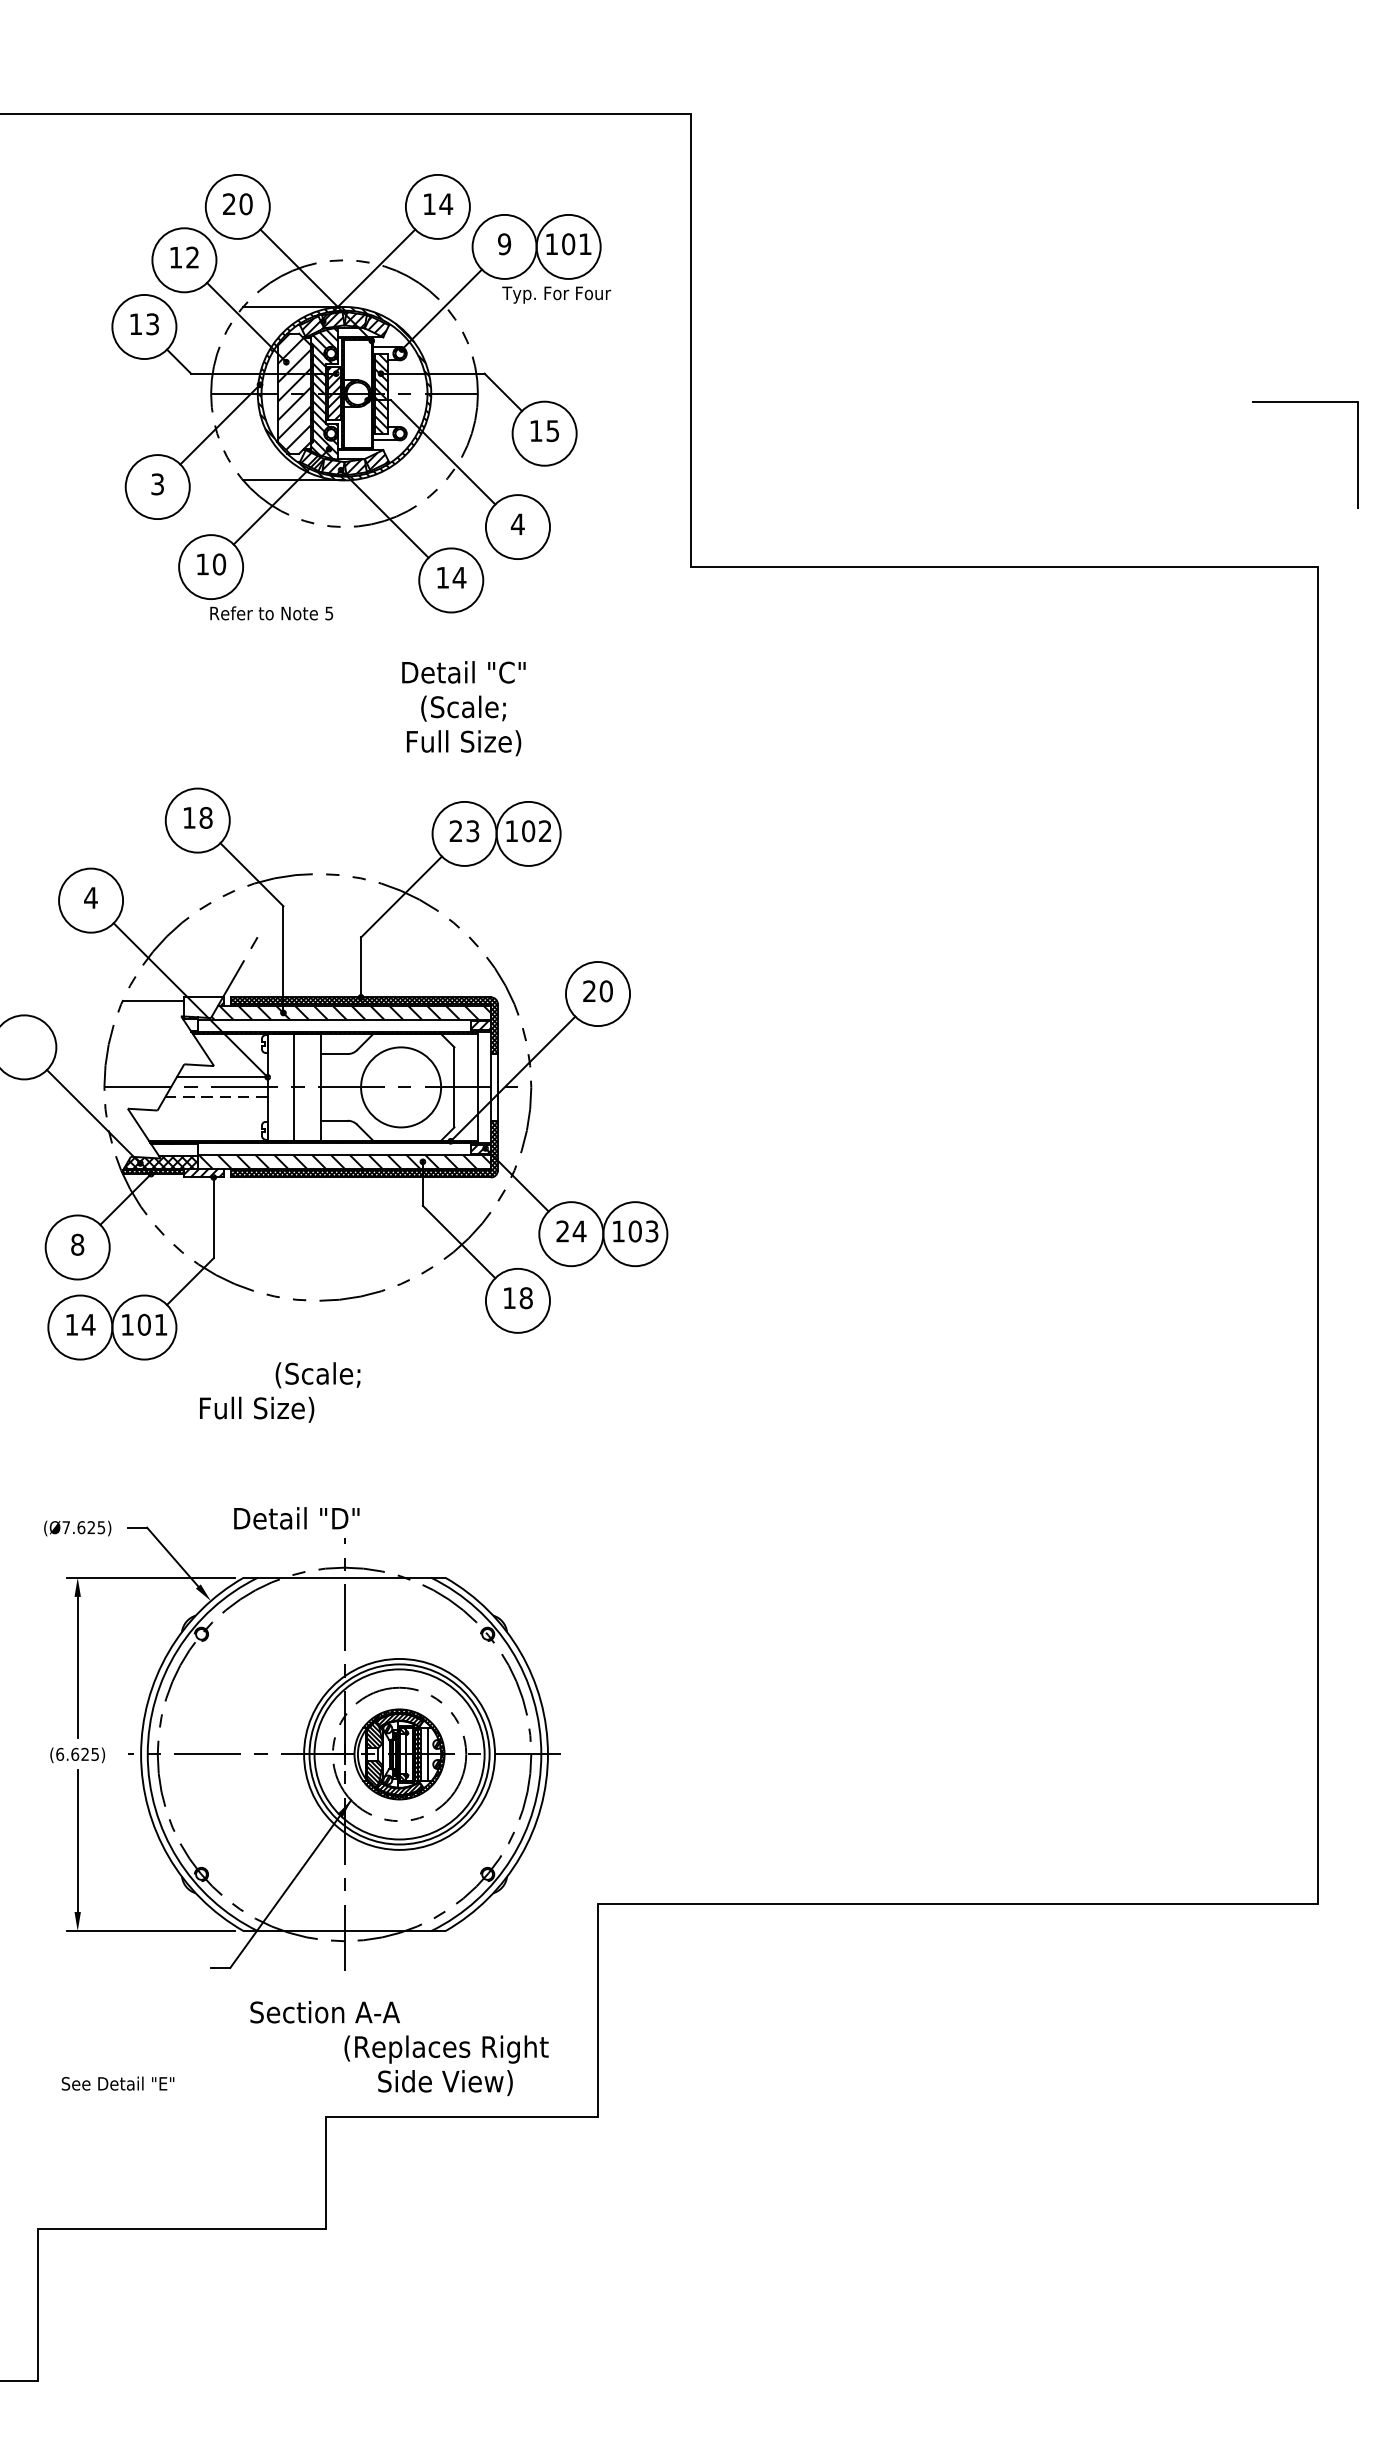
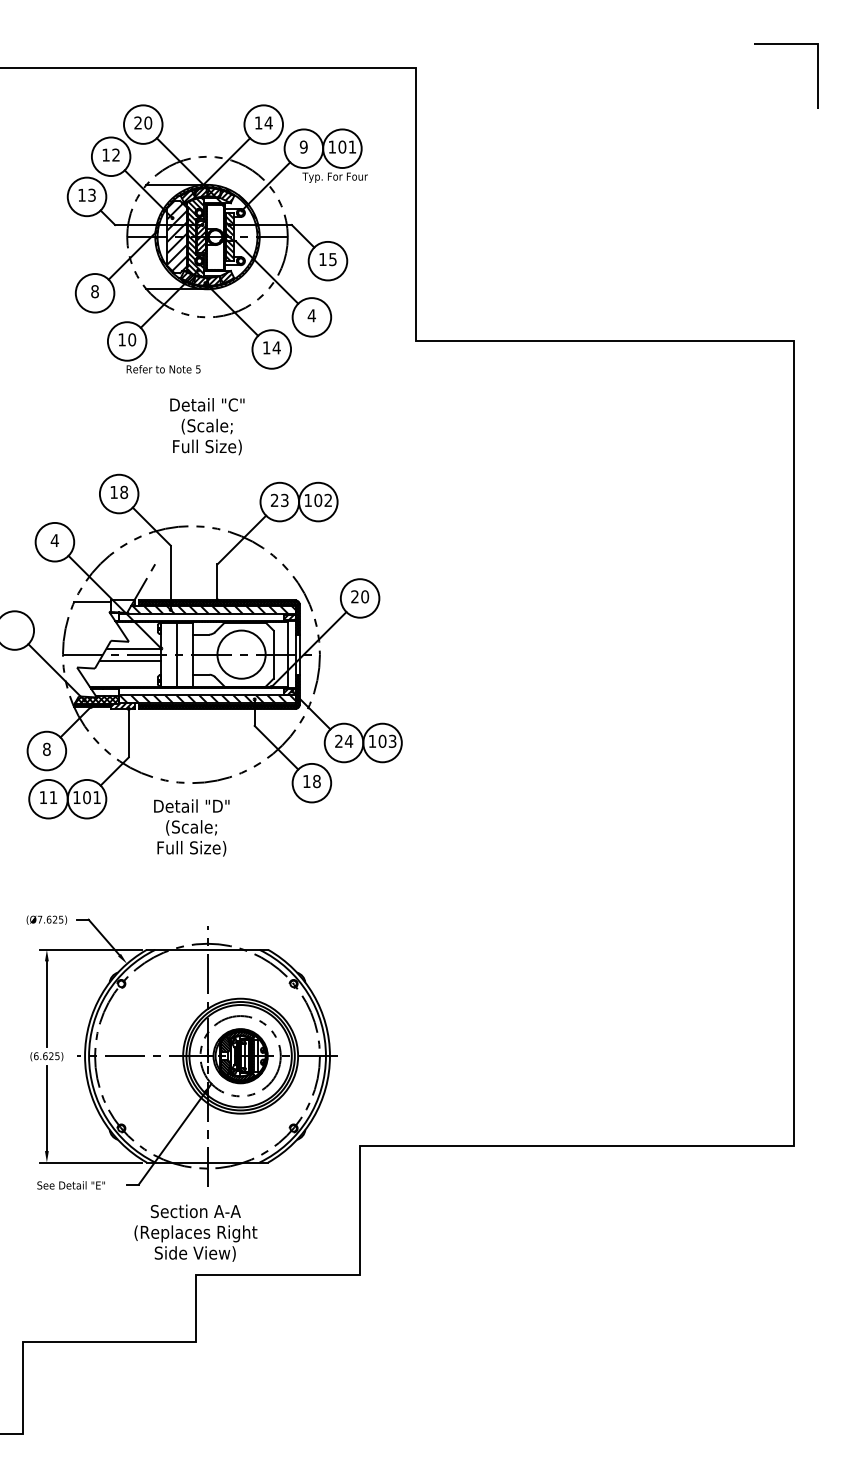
line: (1306, 402) -> (786, 44), moved
text: (156, 484) -> (94, 291), 3 -> 8
text: (464, 708) -> (207, 426), moved
line: (216, 1097) -> (130, 660), dashed -> solid
text: (88, 1324) -> (53, 797), 14 -> 11
text: (256, 1409) -> (191, 848), moved
text: (296, 1517) -> (191, 805), moved
text: (445, 2065) -> (195, 1243), moved
text: (116, 2083) -> (70, 1185), moved

